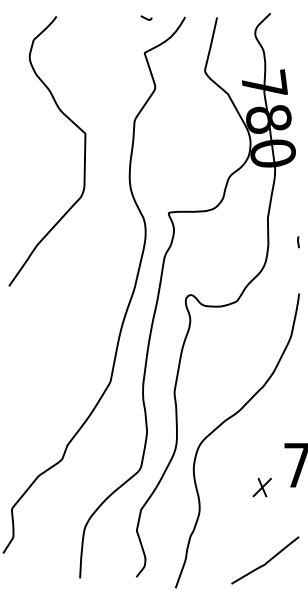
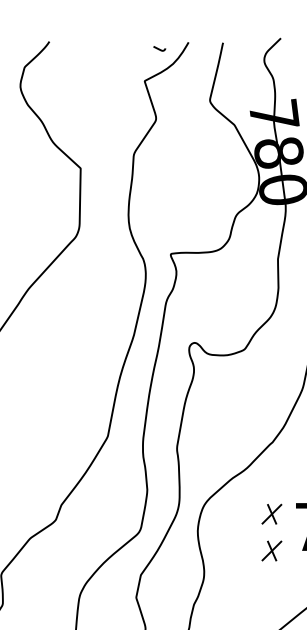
curve: (146, 17) -> (159, 48), moved
part: (261, 453) -> (271, 514), added

